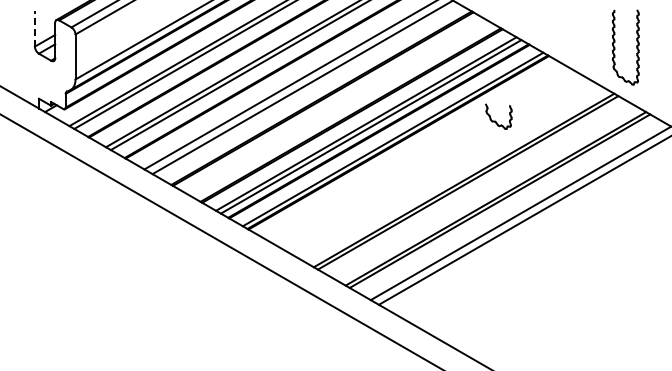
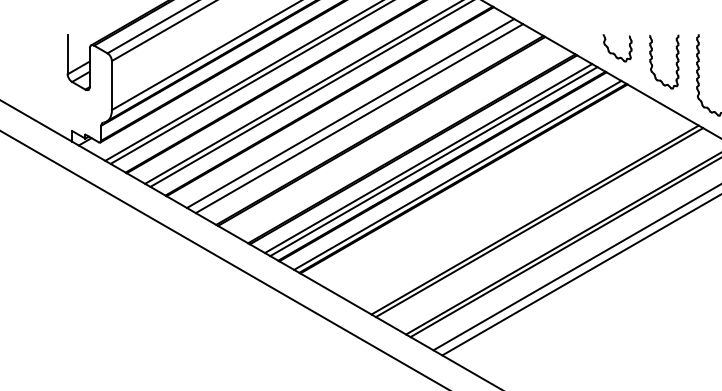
line: (34, 28) -> (67, 54), dashed -> solid
part: (572, 37) -> (653, 64), added
part: (498, 116) -> (617, 47), moved

